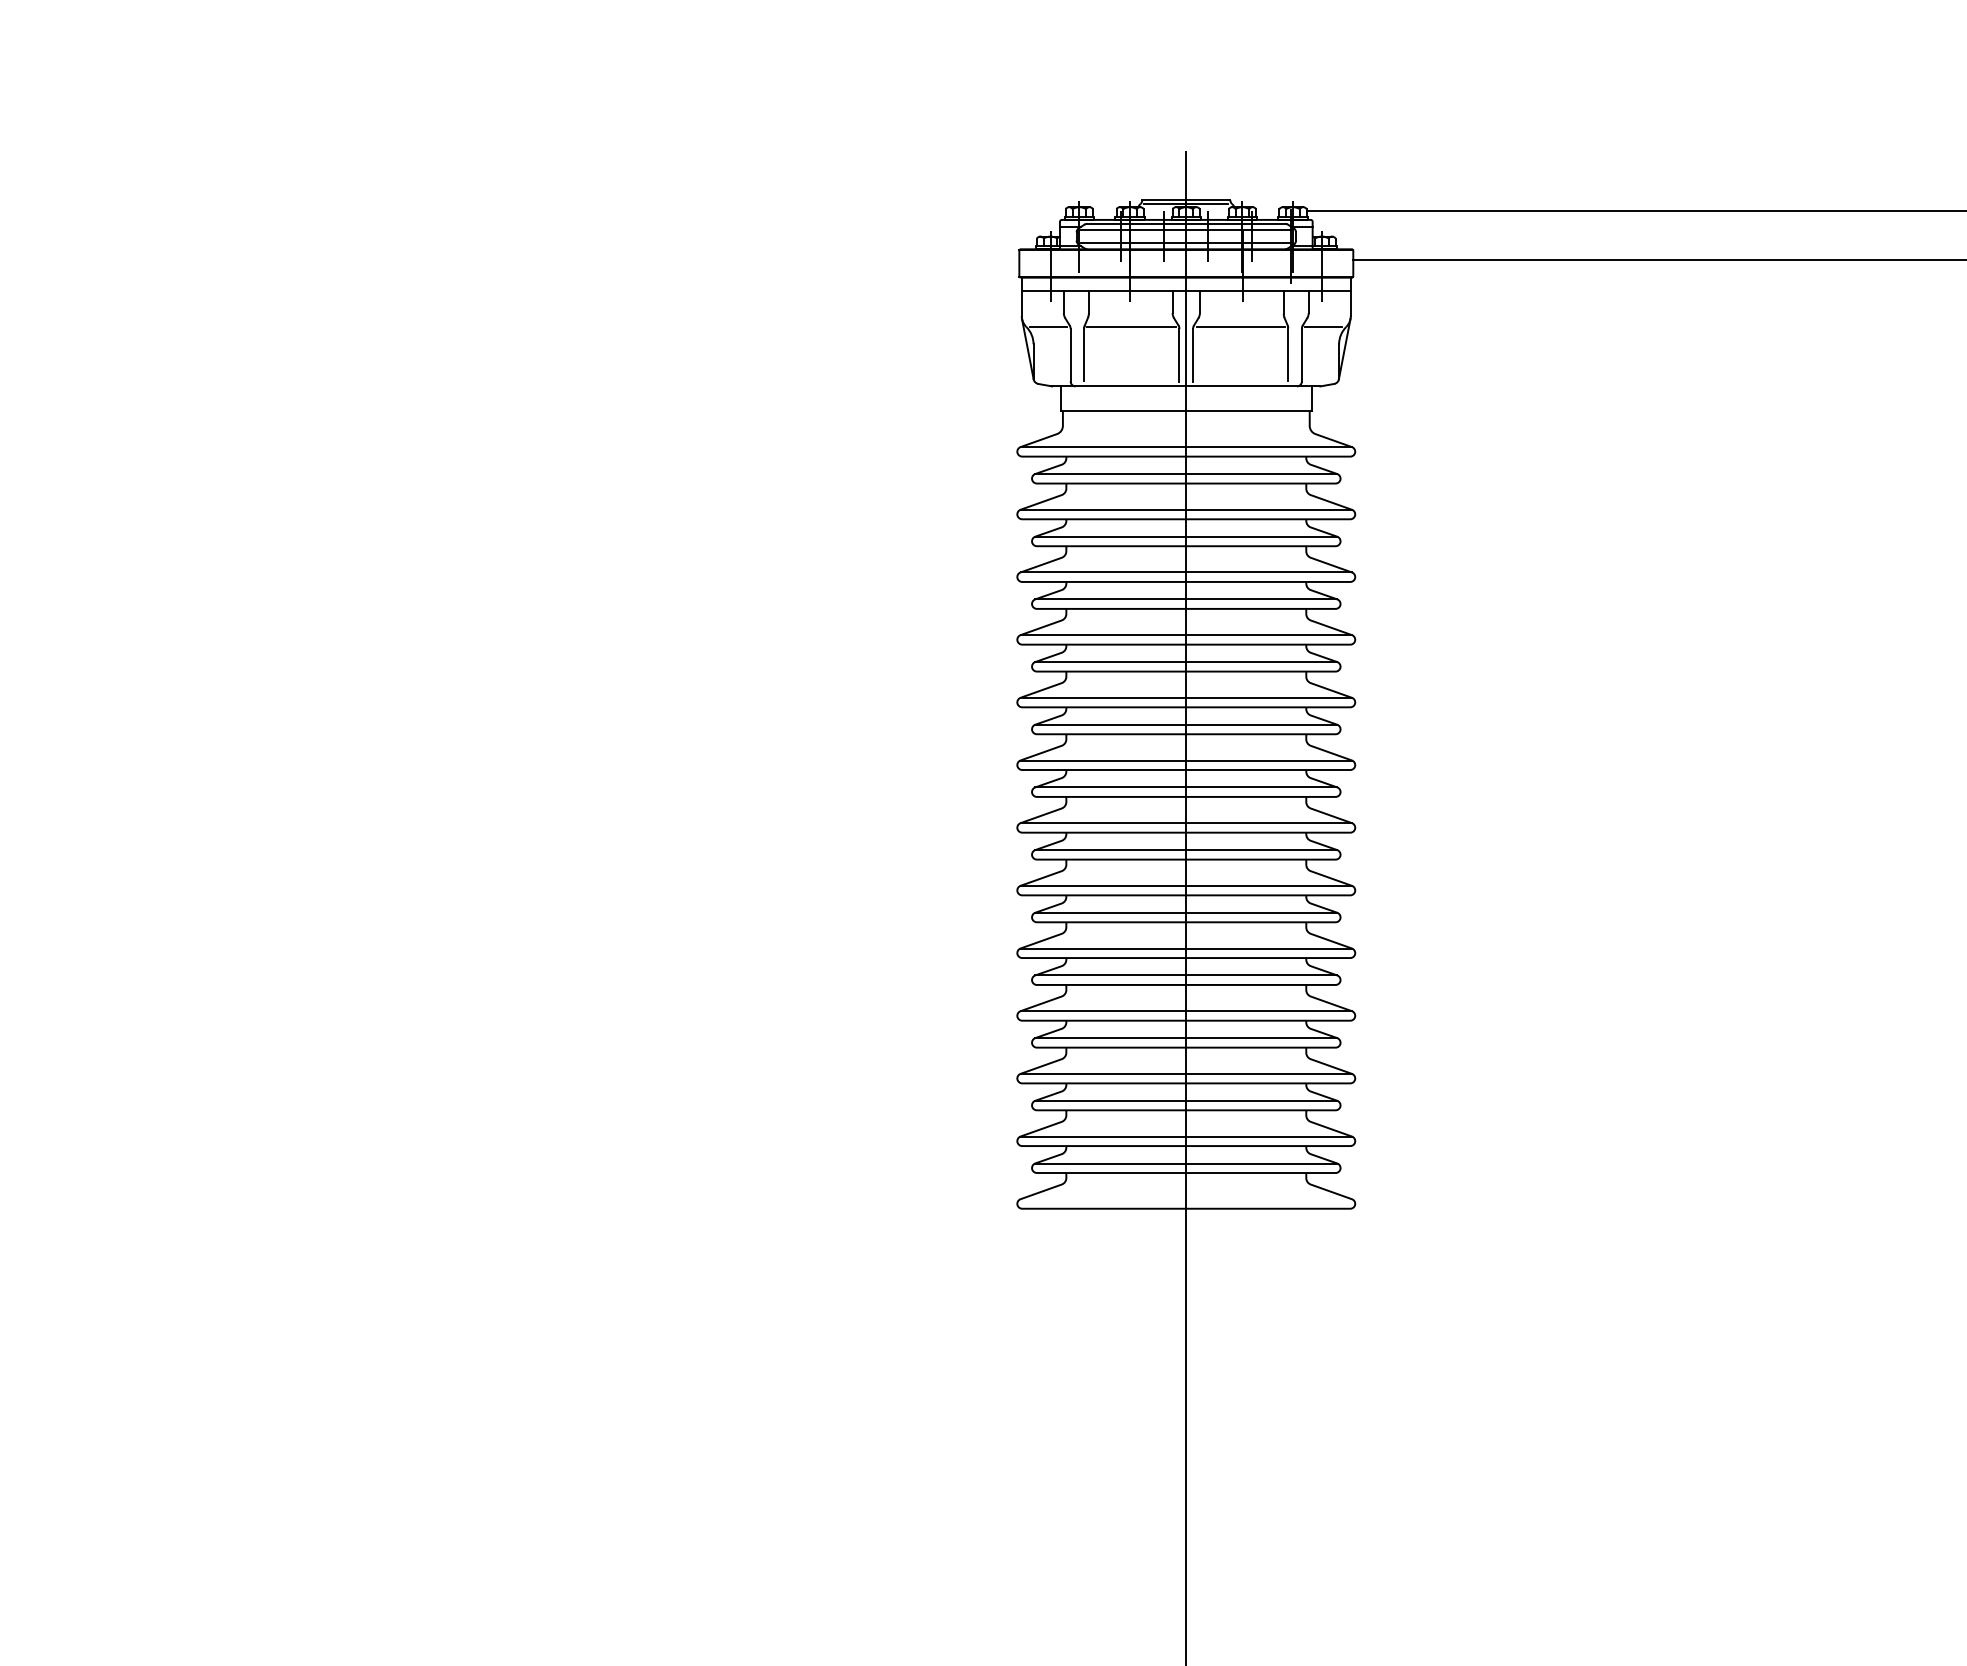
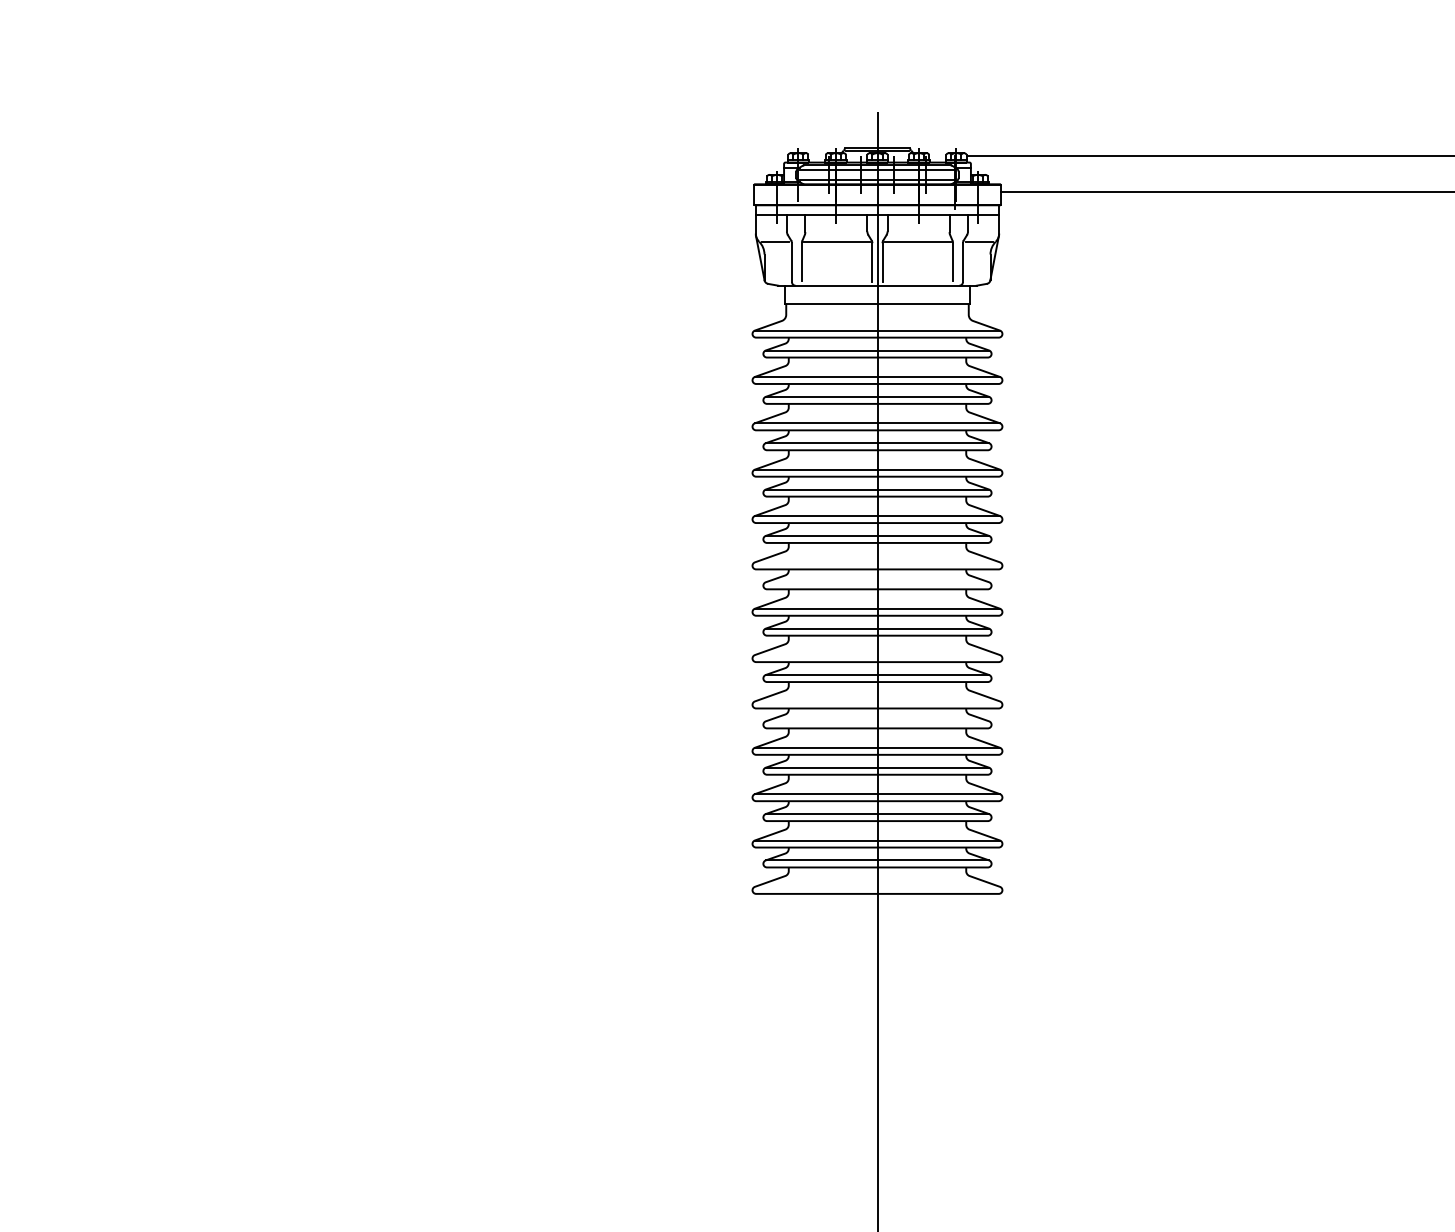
line: (1186, 760) -> (877, 562), removed
line: (1186, 787) -> (877, 582), removed
line: (1186, 885) -> (877, 654), removed
line: (1186, 948) -> (877, 701), removed
line: (1186, 975) -> (877, 721), removed

